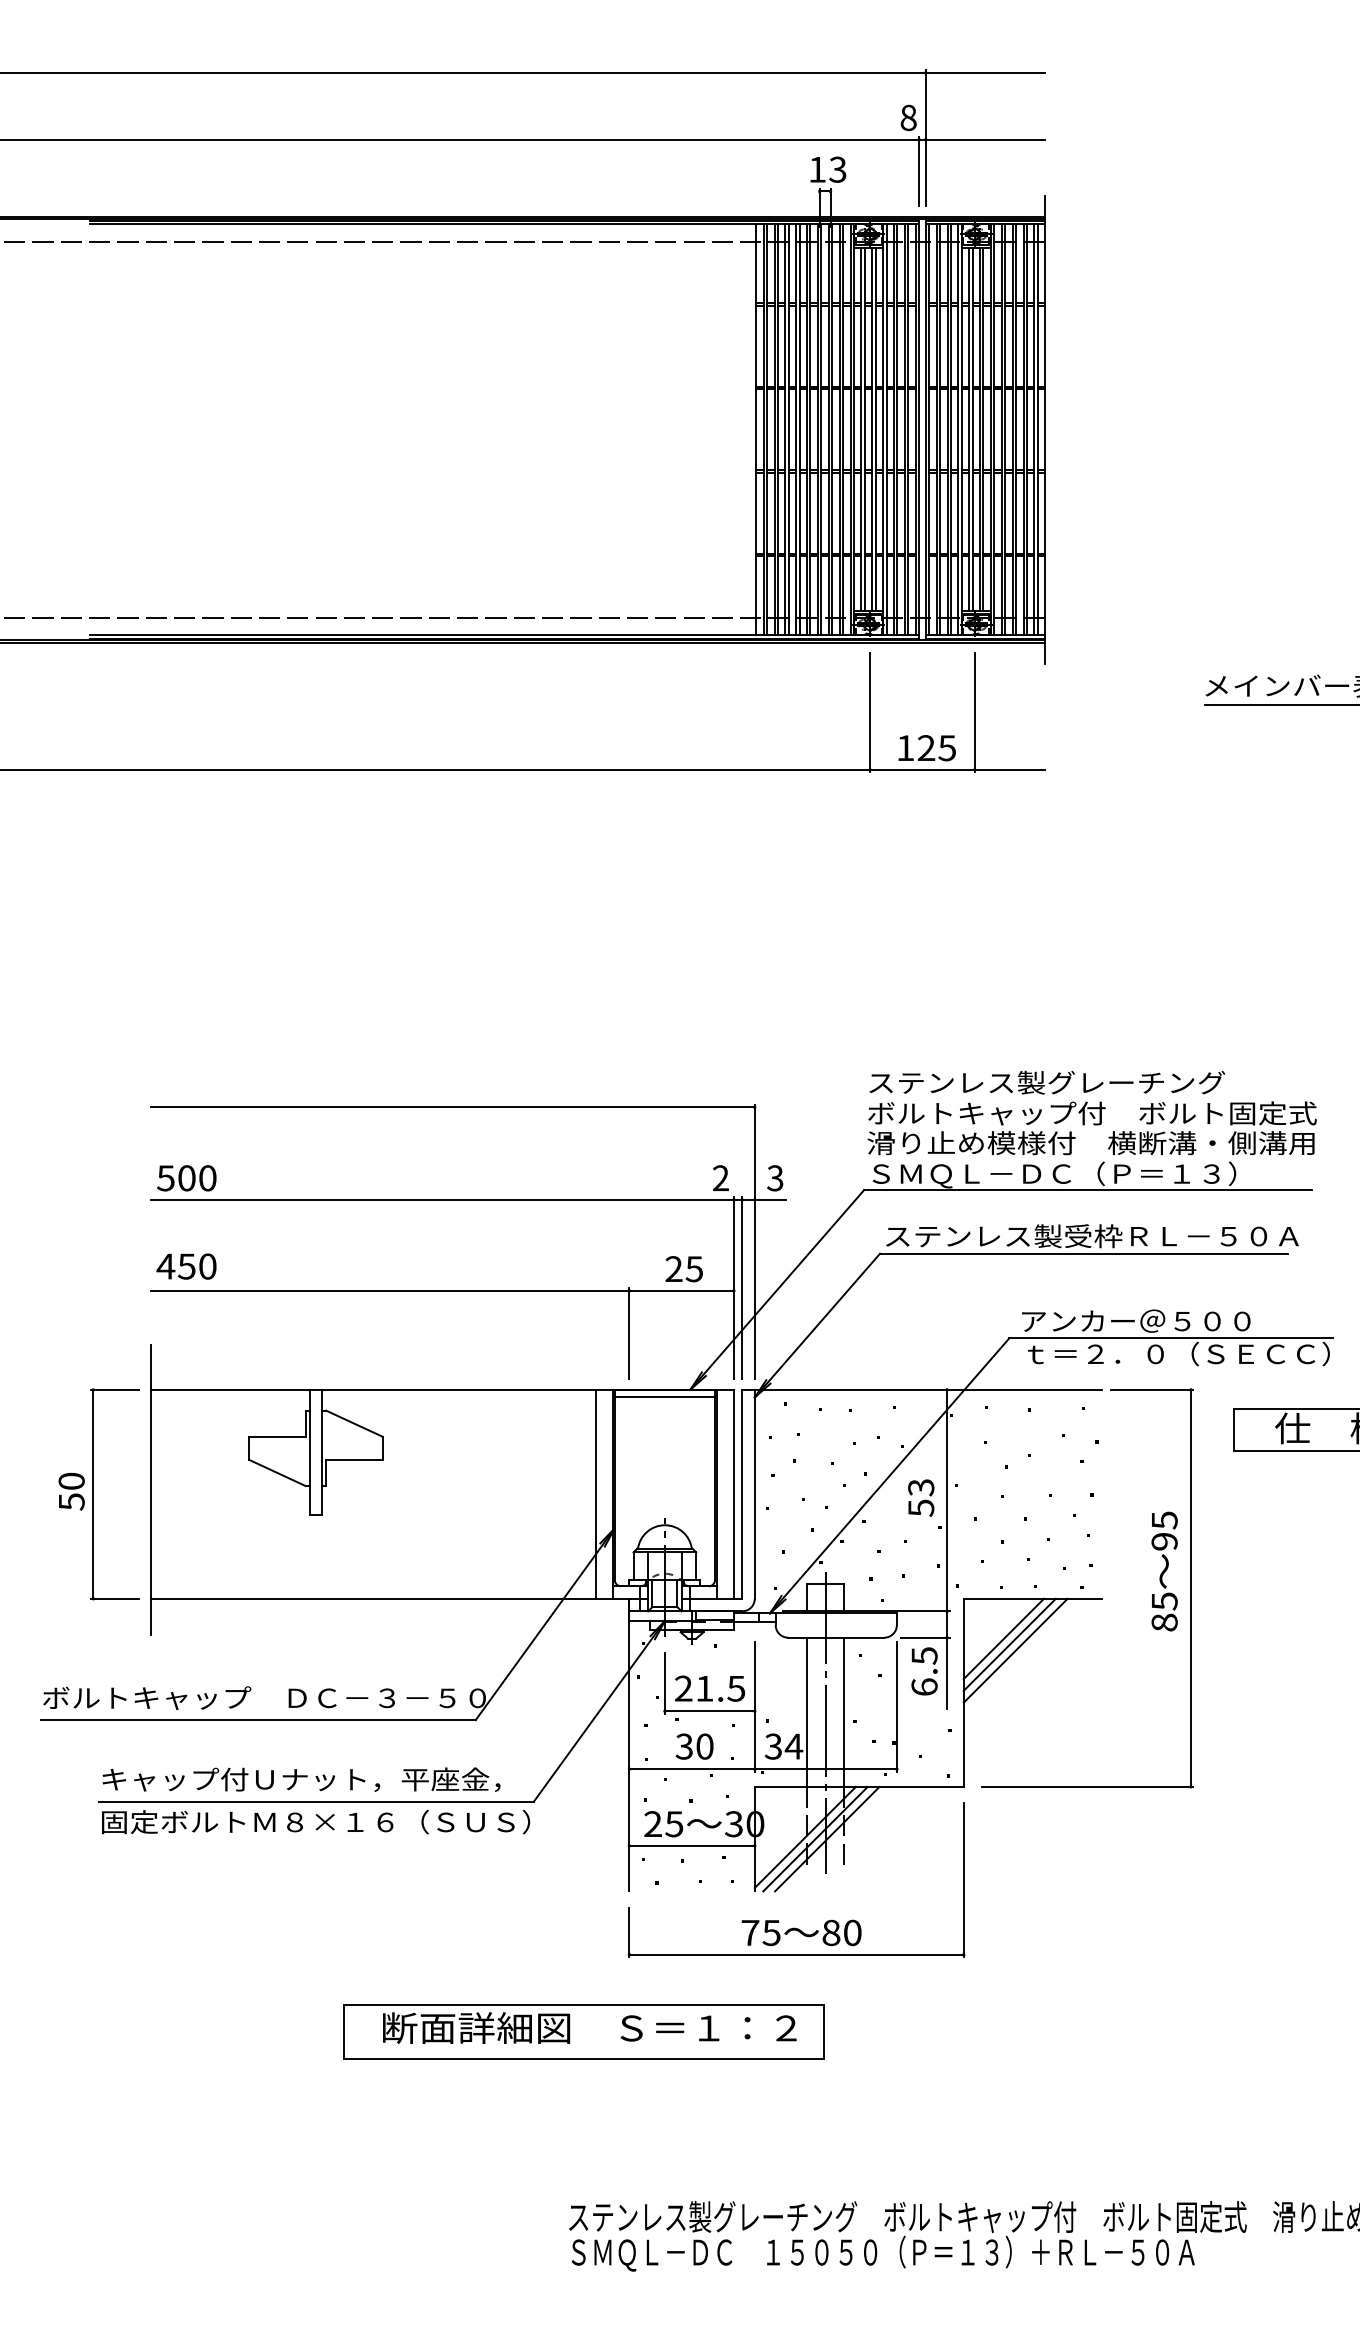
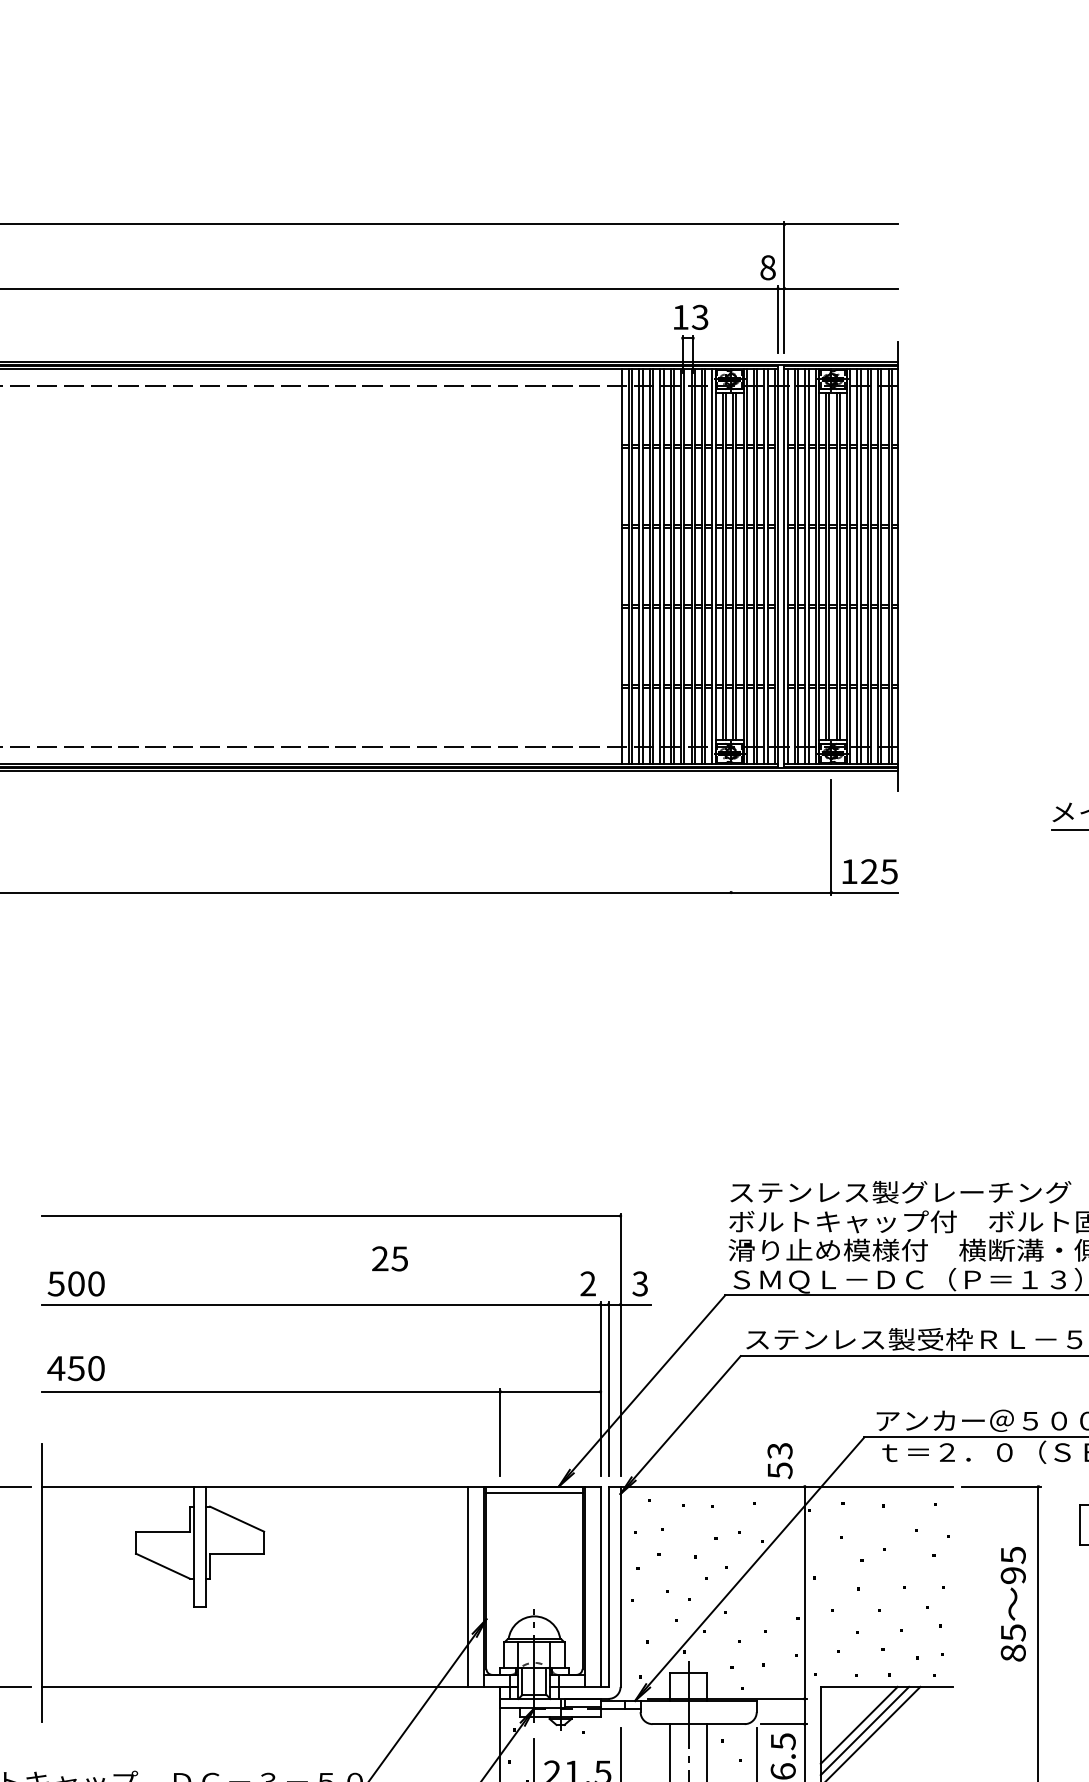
line: (870, 712) -> (731, 837), removed
text: (926, 748) -> (869, 872), moved
text: (683, 1269) -> (389, 1259), moved
text: (921, 1497) -> (780, 1460), moved
text: (1164, 1571) -> (1013, 1604), moved

